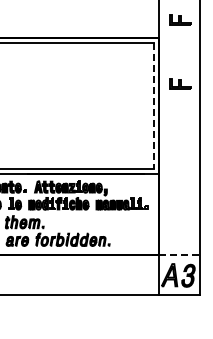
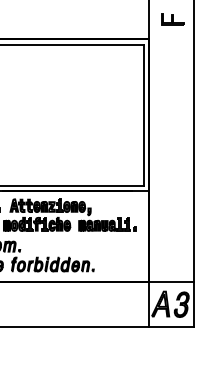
part: (180, 83) -> (172, 90), removed
line: (154, 106) -> (143, 115), dashed -> solid
line: (180, 255) -> (172, 282), dashed -> solid

